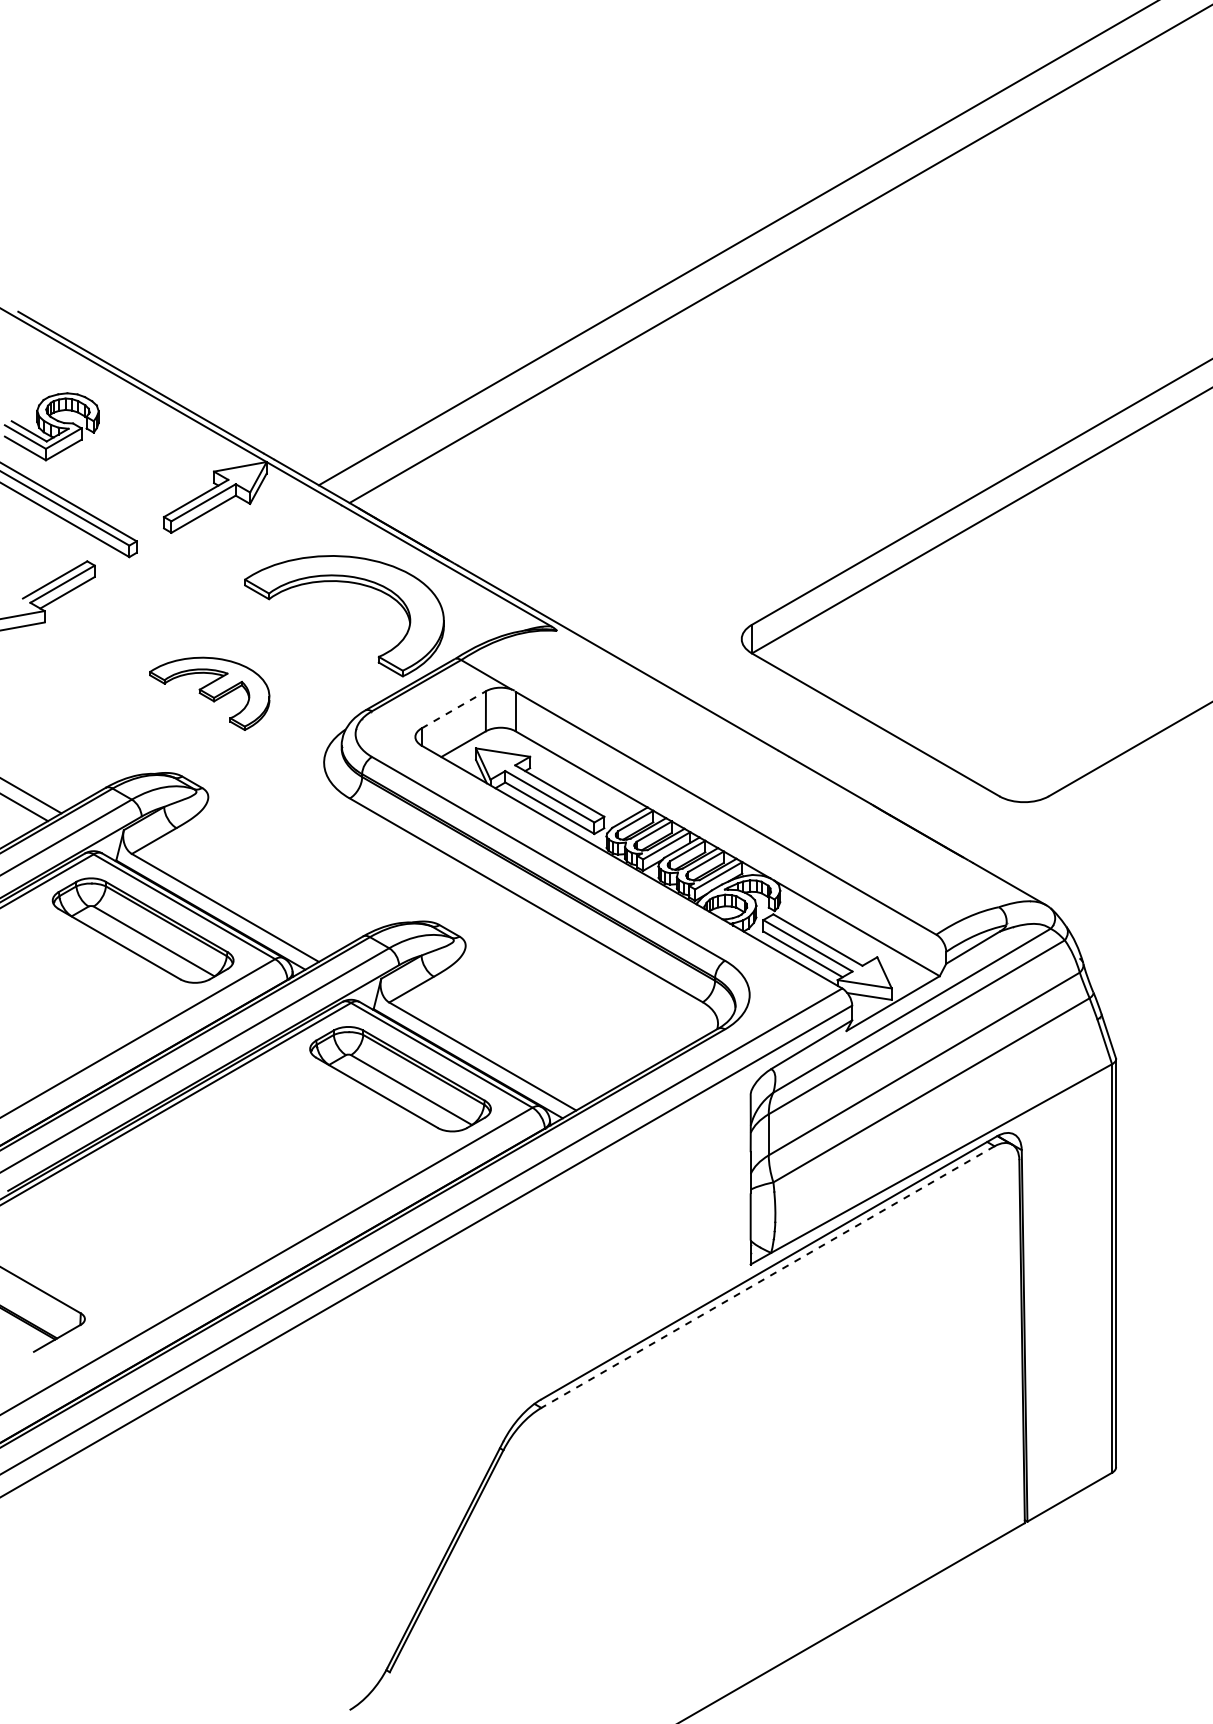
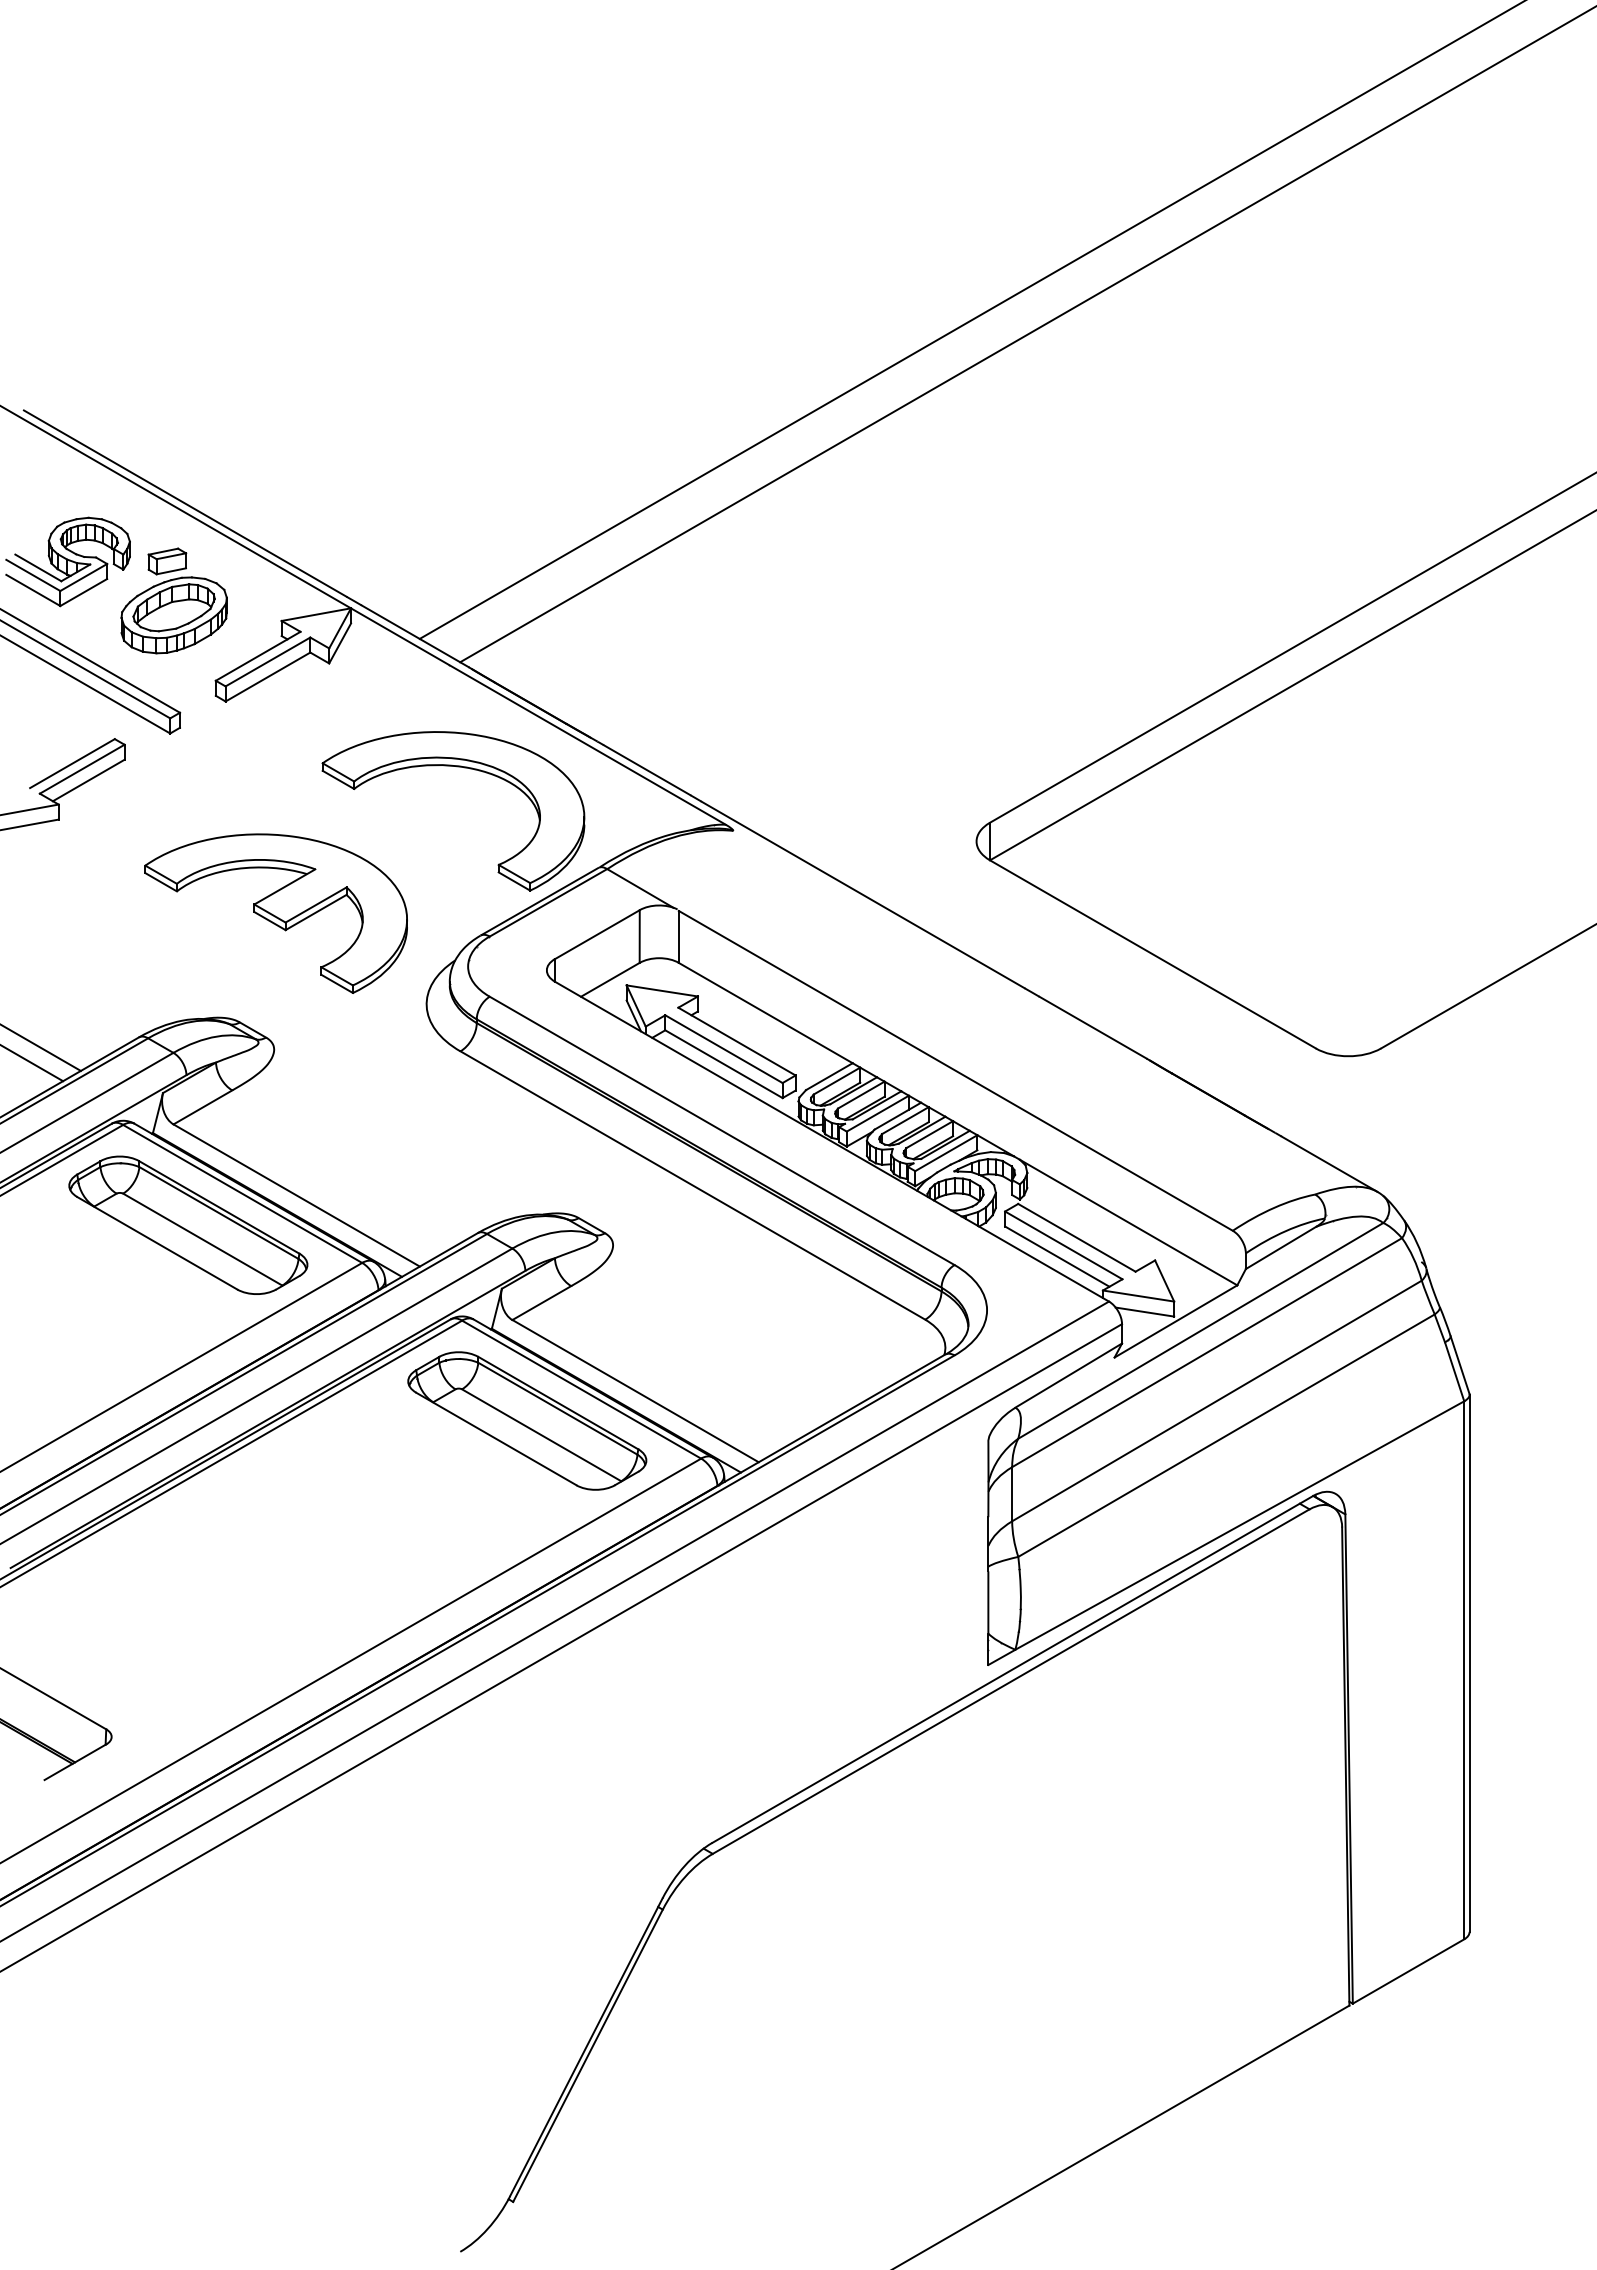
part: (131, 456) -> (173, 600), added
part: (209, 693) -> (275, 913), size x1.67
line: (453, 709) -> (597, 934), dashed -> solid
line: (768, 1277) -> (1011, 1681), dashed -> solid

